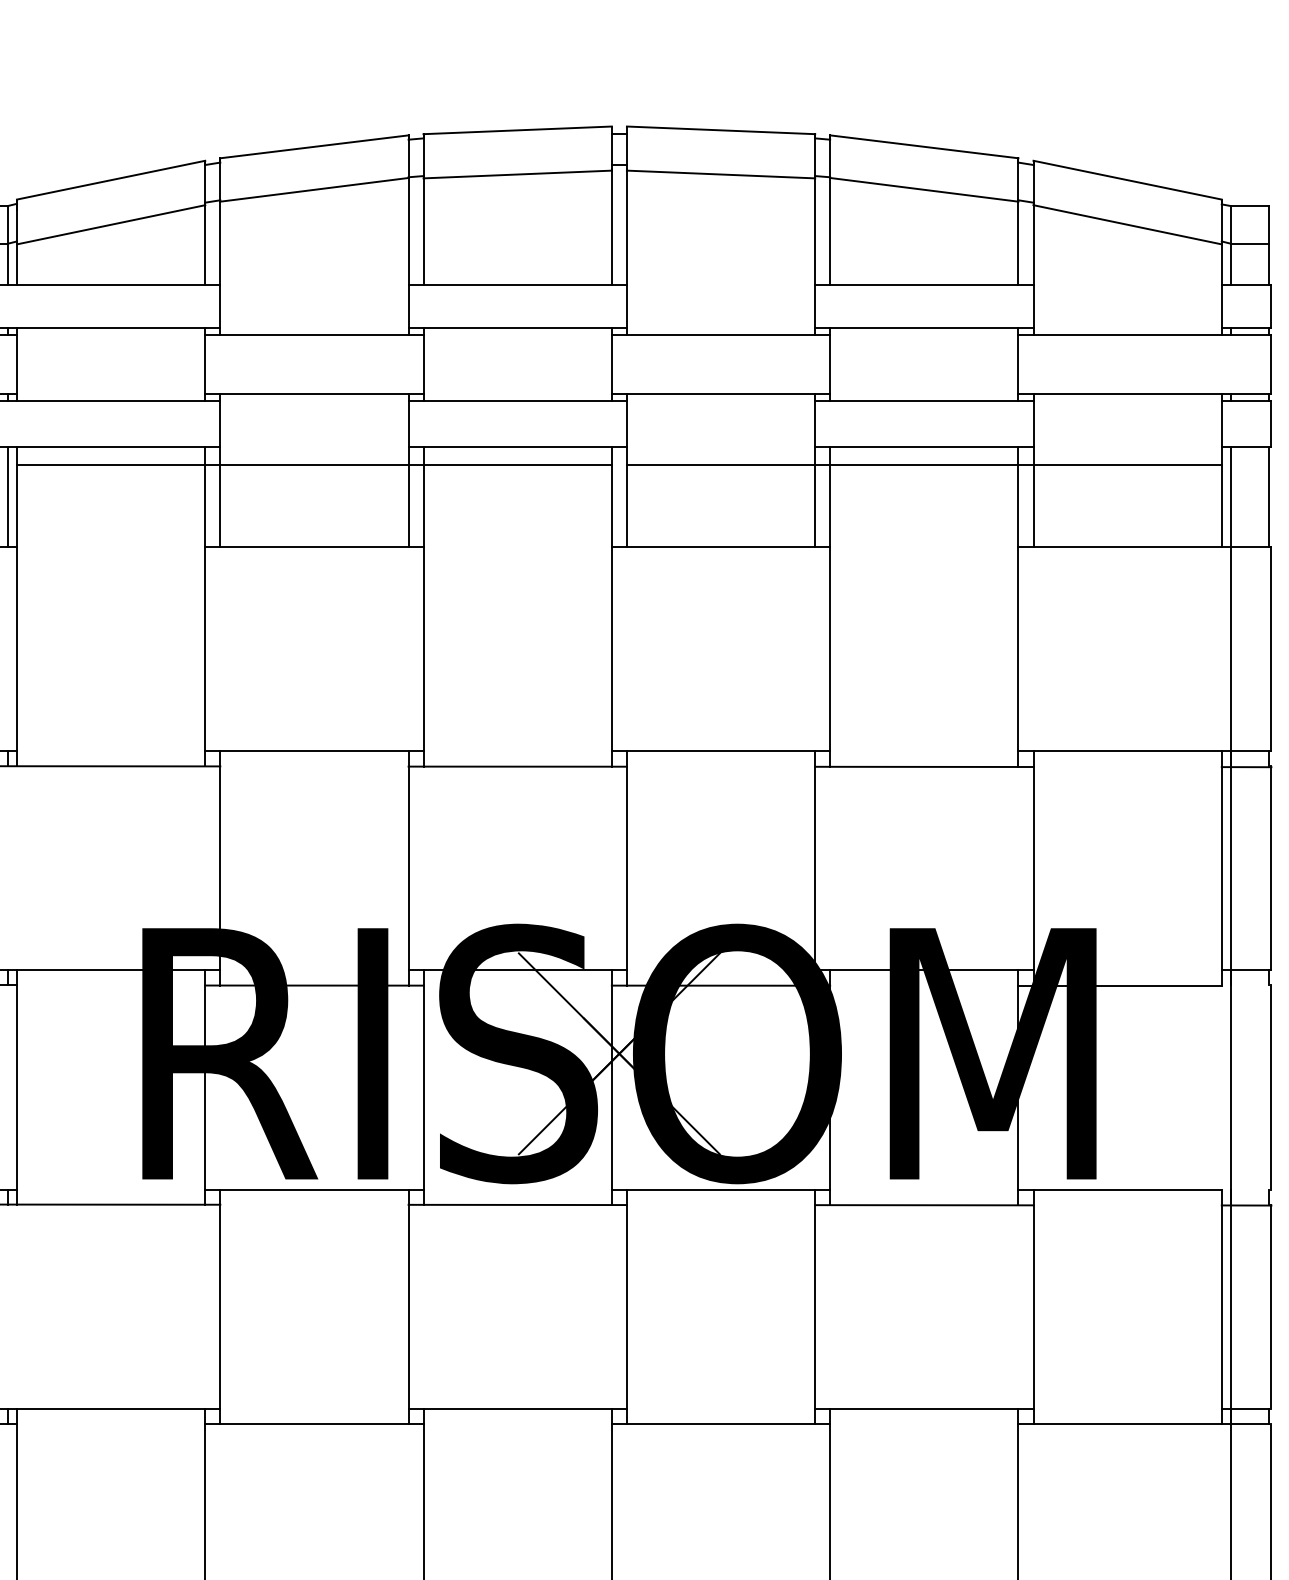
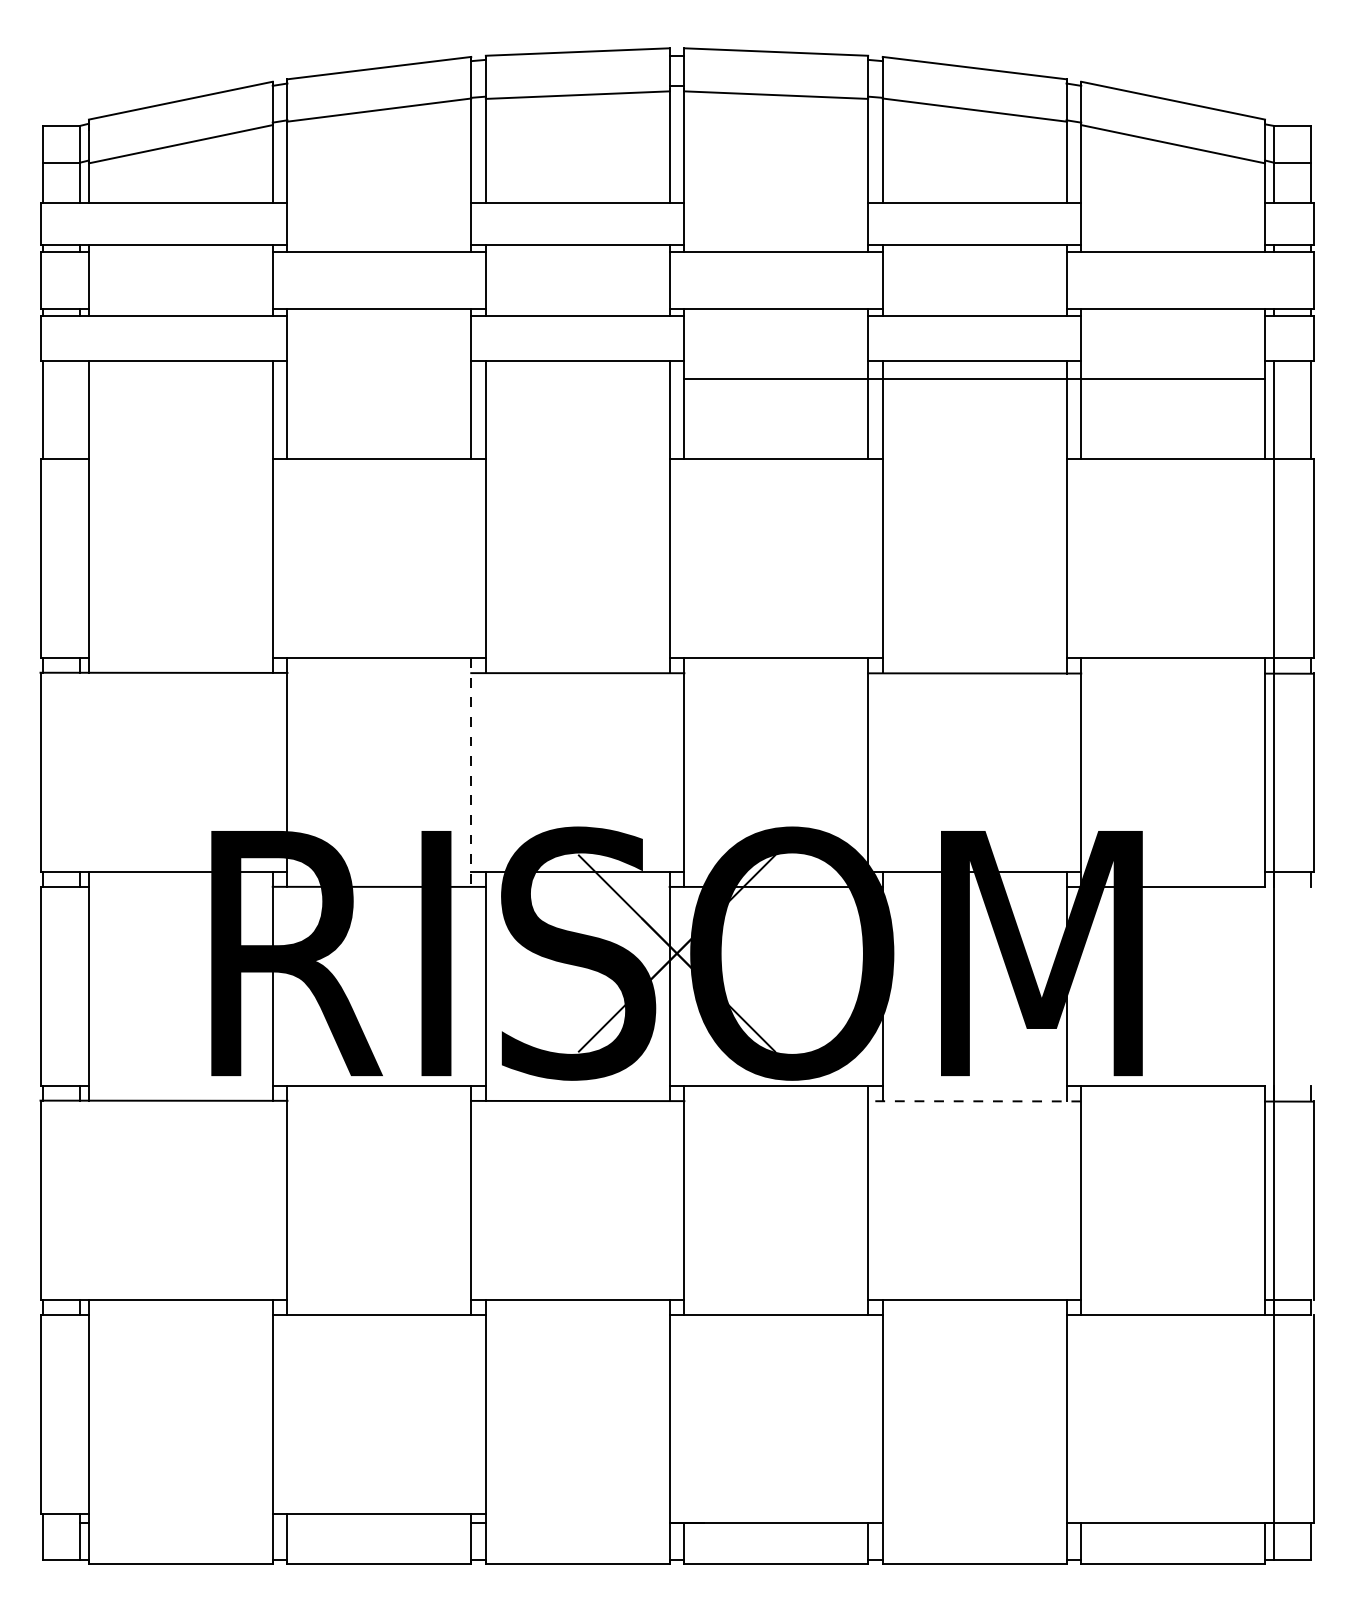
line: (313, 464) -> (378, 378), removed
line: (7, 496) -> (79, 409), removed
line: (408, 868) -> (471, 772), solid -> dashed
line: (1271, 1087) -> (1313, 986), removed
line: (924, 1205) -> (974, 1101), solid -> dashed

